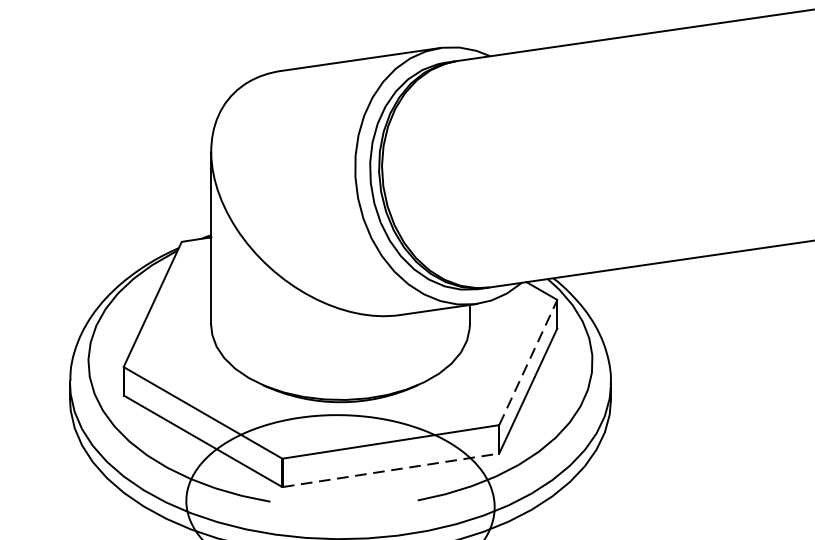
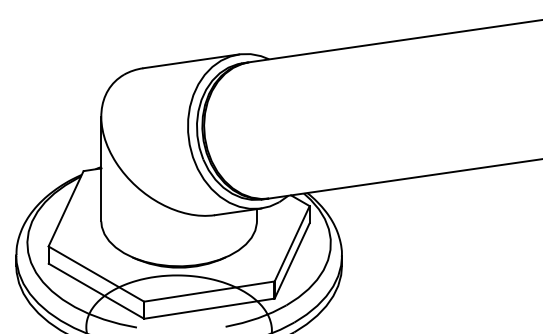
line: (528, 362) -> (292, 243), dashed -> solid
line: (390, 470) -> (209, 308), dashed -> solid

